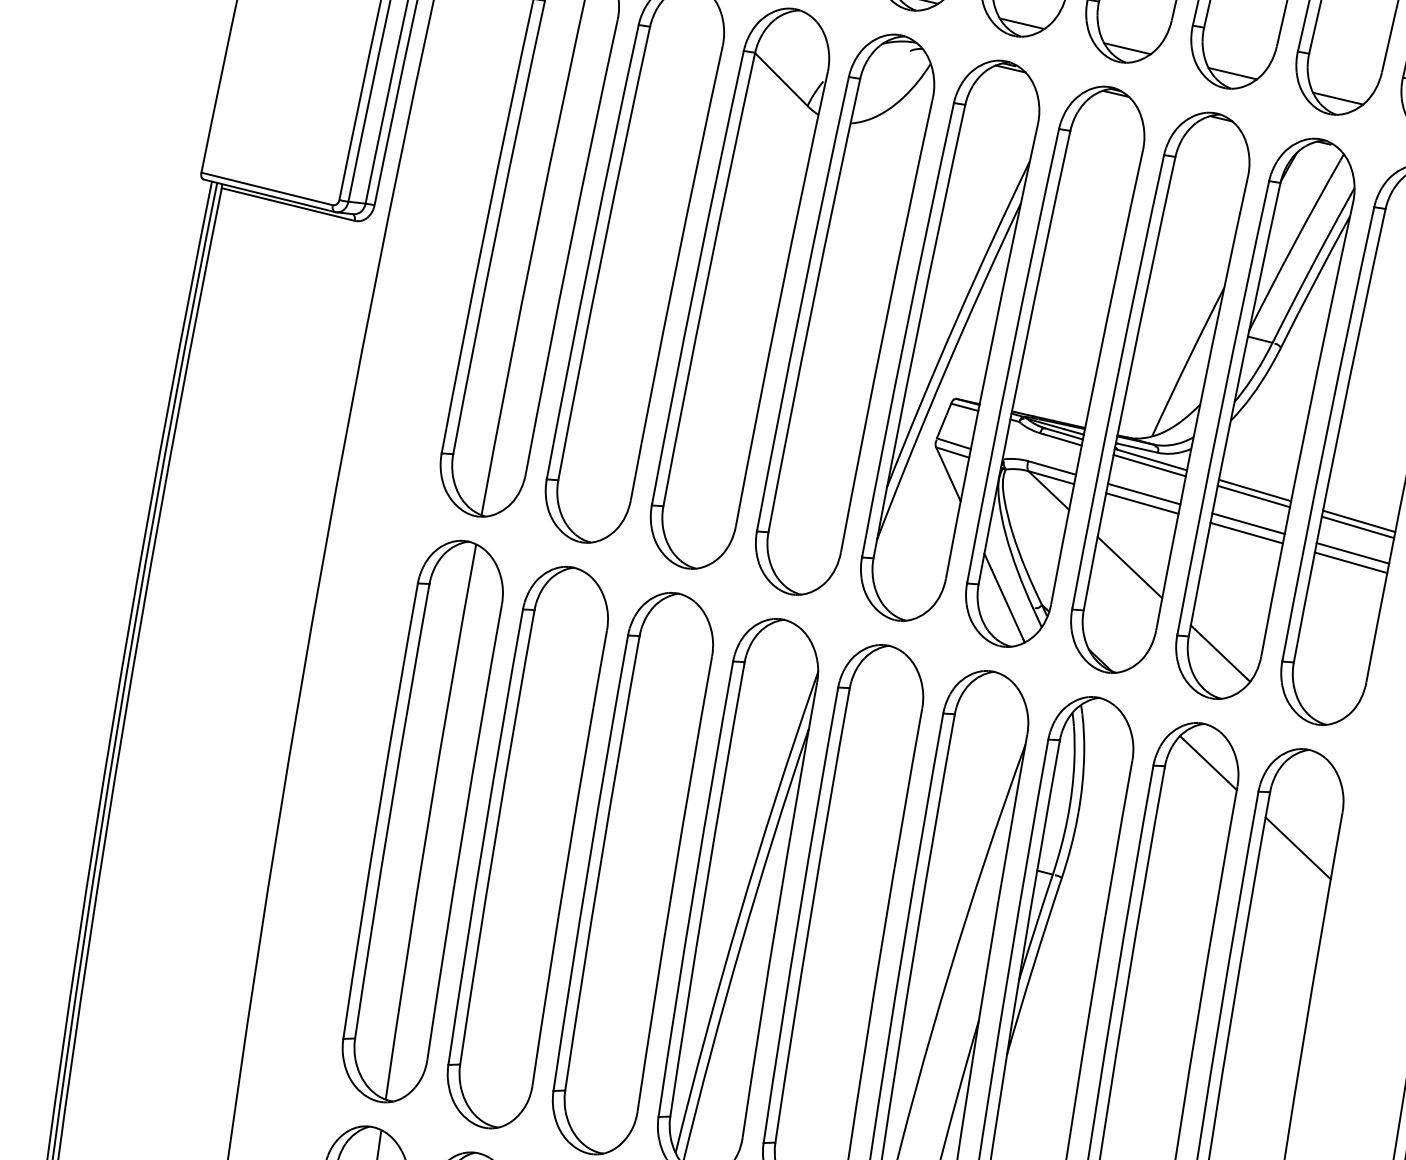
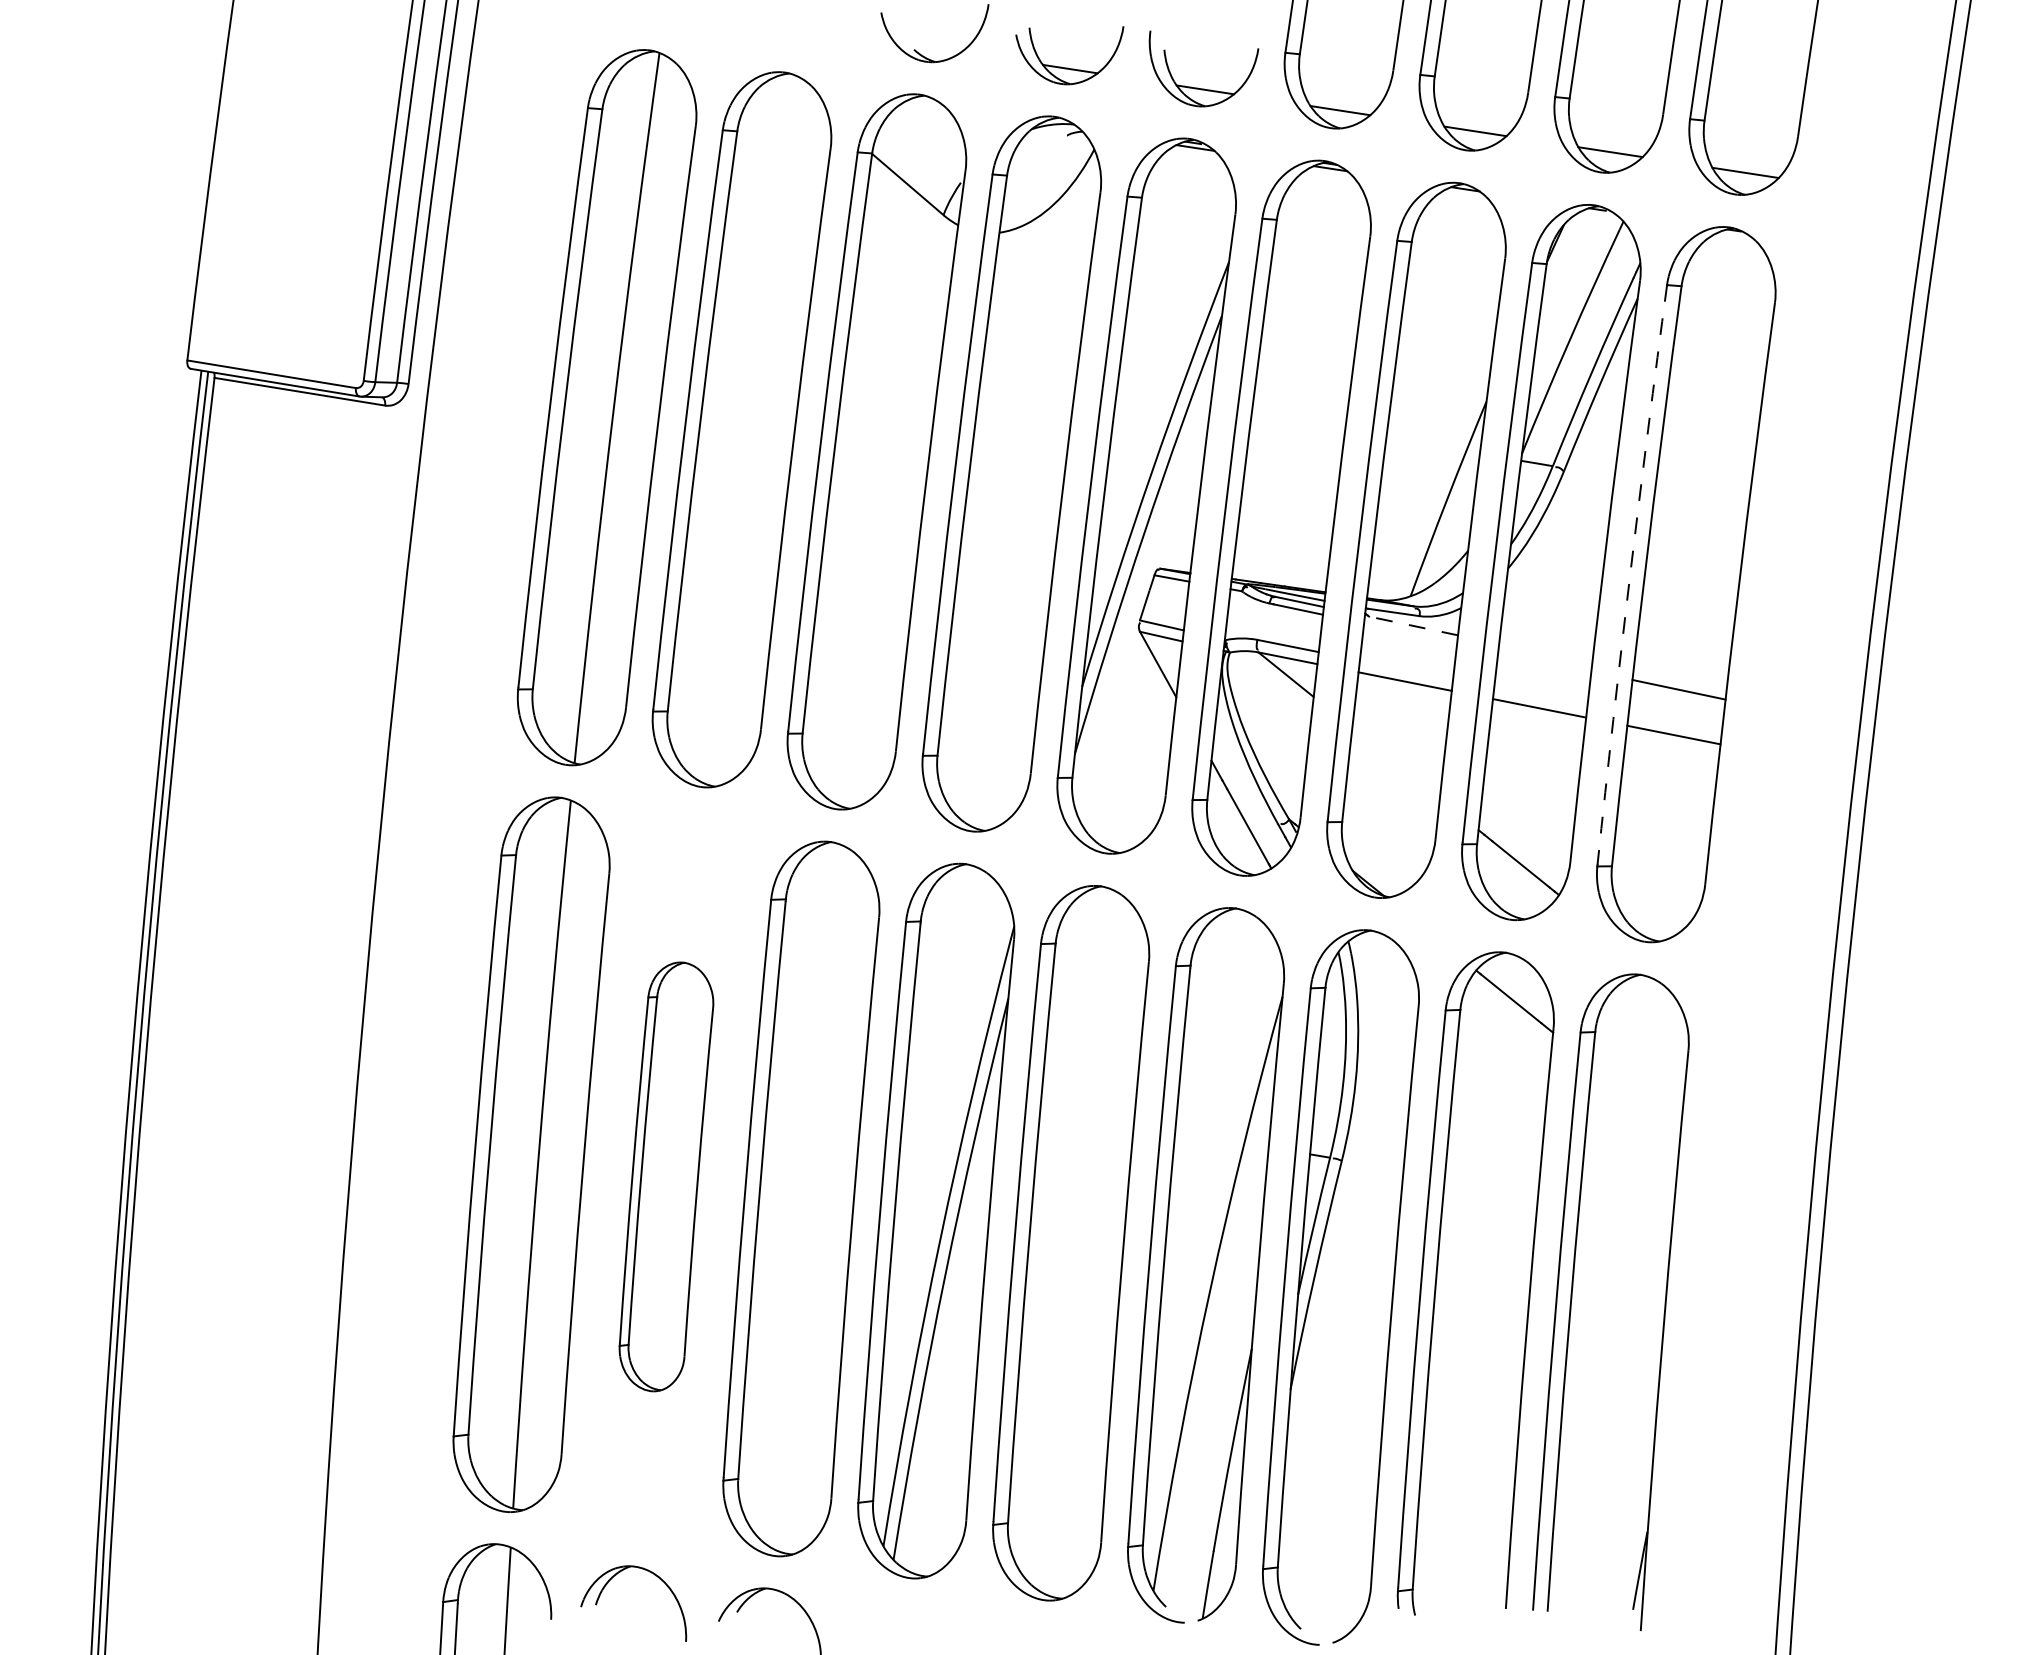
arc: (1327, 433) -> (1630, 574), solid -> dashed
line: (1150, 459) -> (1411, 625), solid -> dashed
line: (1149, 465) -> (1410, 633), removed
line: (1254, 490) -> (1545, 653), removed
line: (1144, 494) -> (1406, 669), removed
line: (1253, 496) -> (1544, 661), removed
line: (1358, 520) -> (1679, 681), removed
line: (1248, 523) -> (1540, 696), removed
line: (1352, 552) -> (1674, 722), removed
line: (1129, 567) -> (1395, 763), removed
part: (527, 847) -> (666, 1176), size x0.6
line: (1298, 848) -> (1636, 1099), removed

